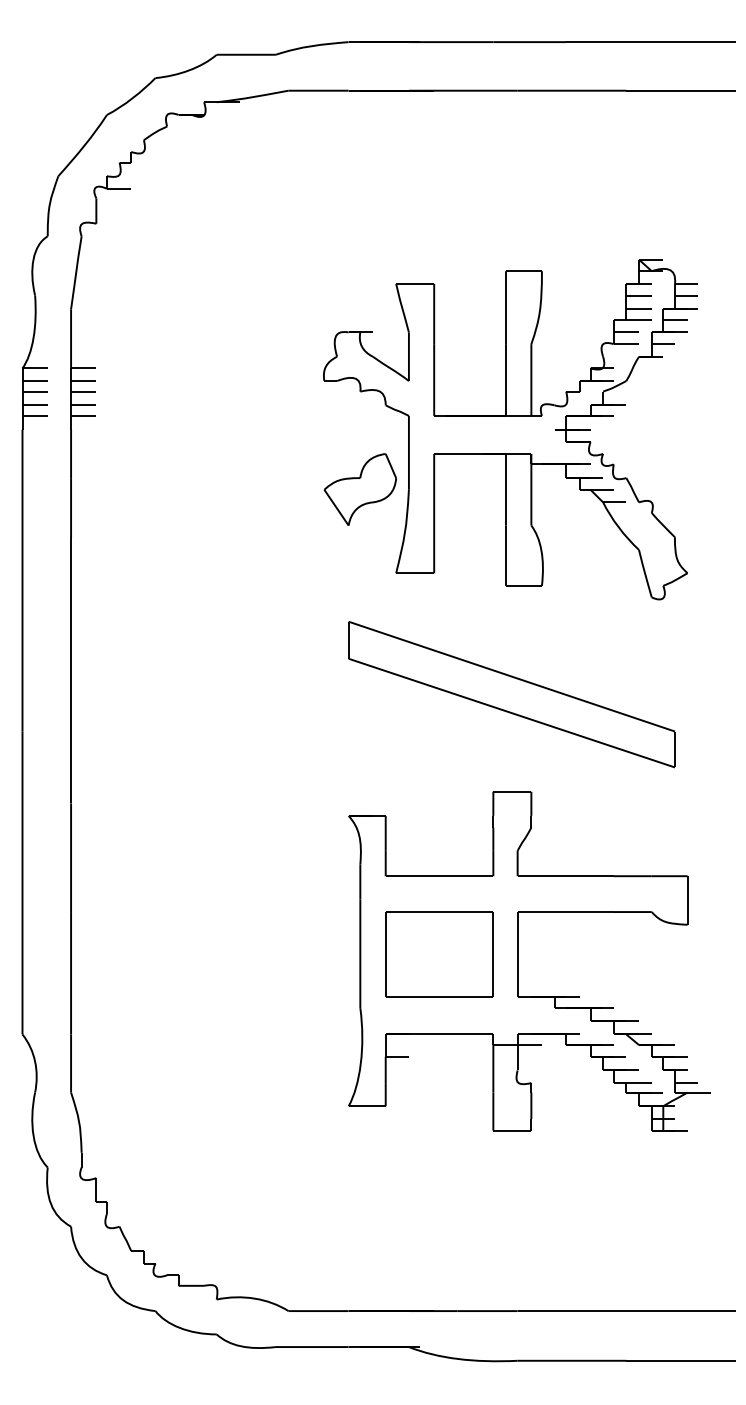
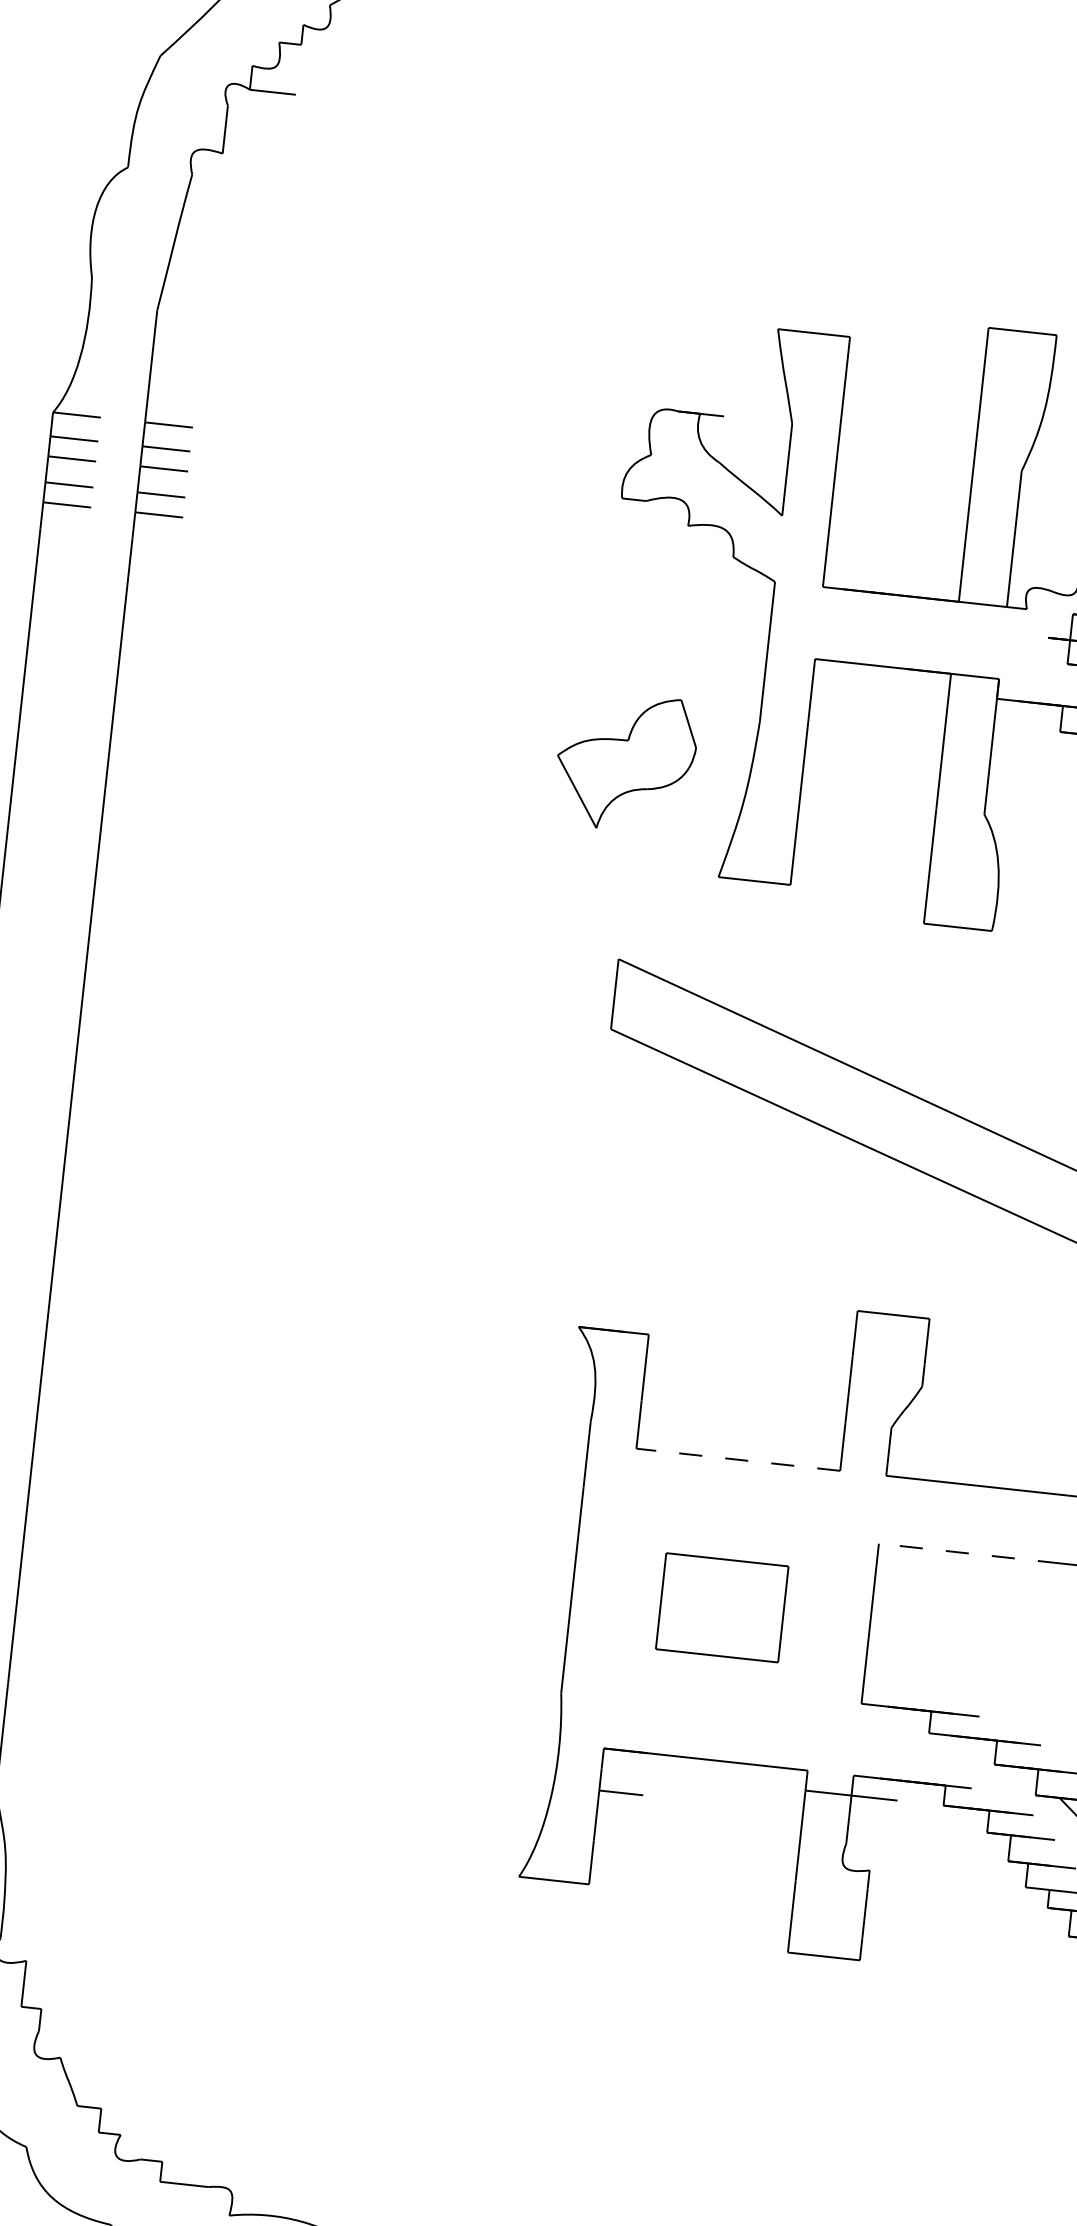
part: (359, 489) -> (624, 762), moved
line: (439, 876) -> (738, 1460), solid -> dashed
line: (565, 912) -> (969, 1554), solid -> dashed
part: (439, 954) -> (722, 1608), size x0.6

